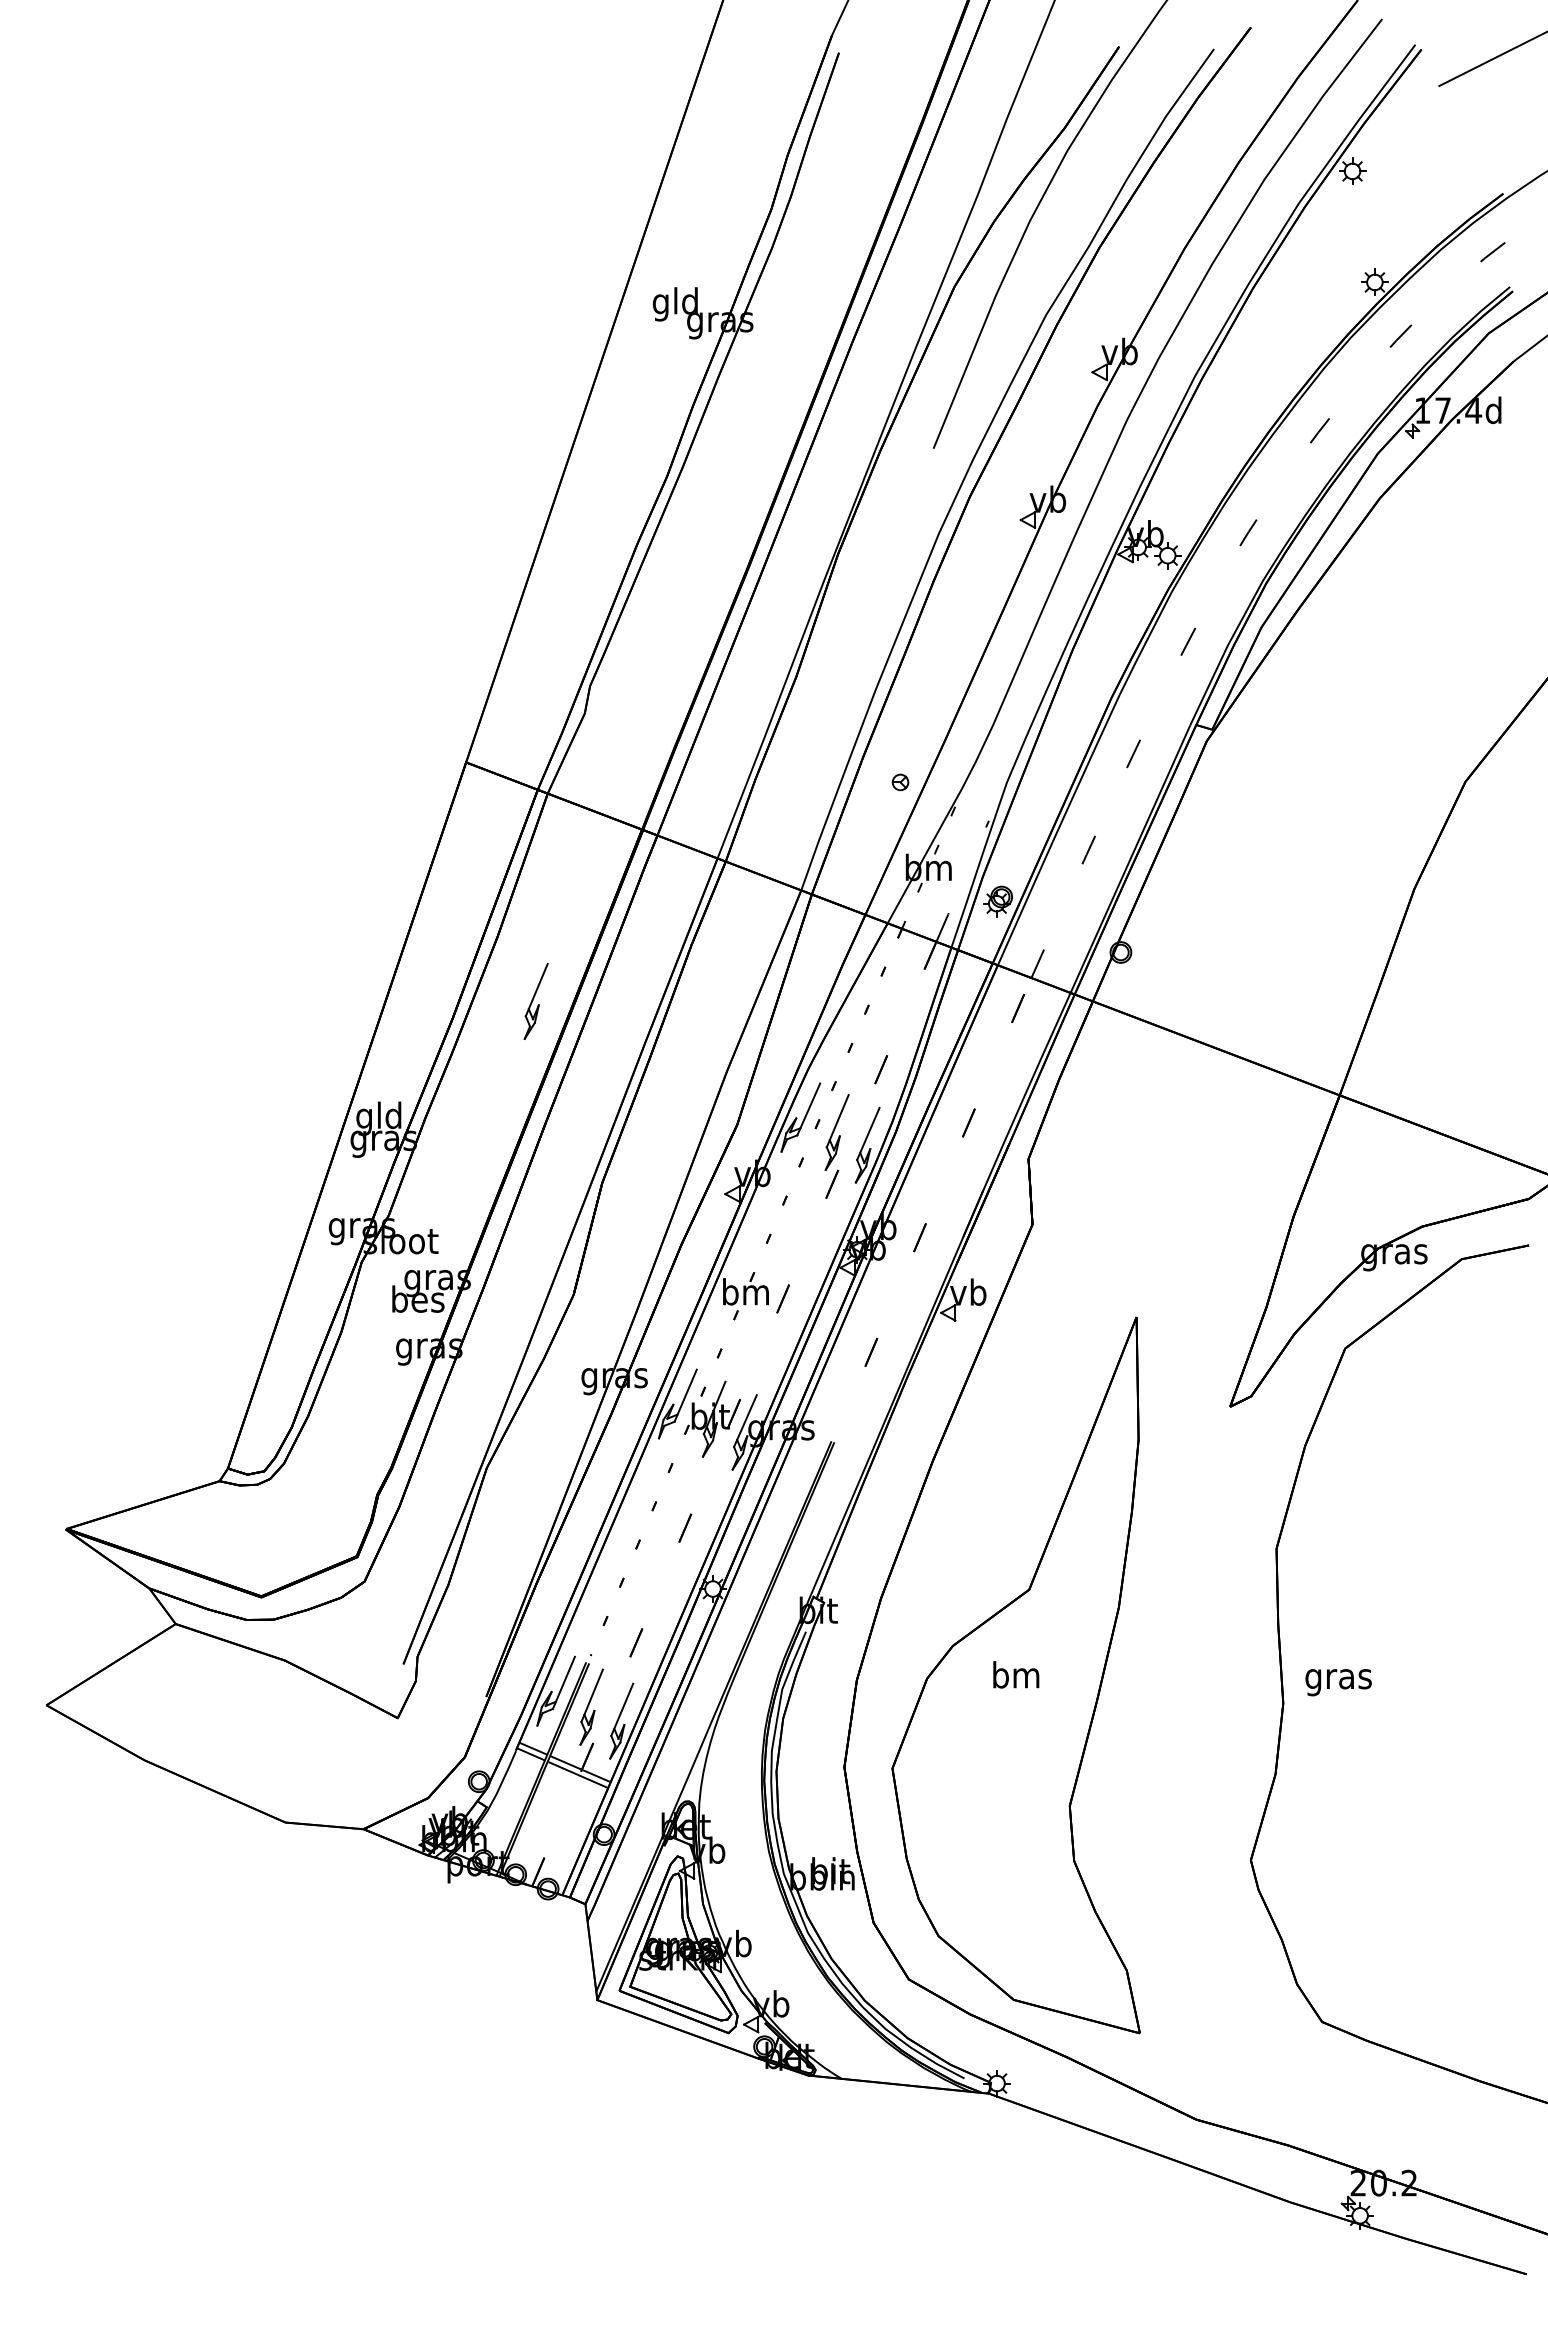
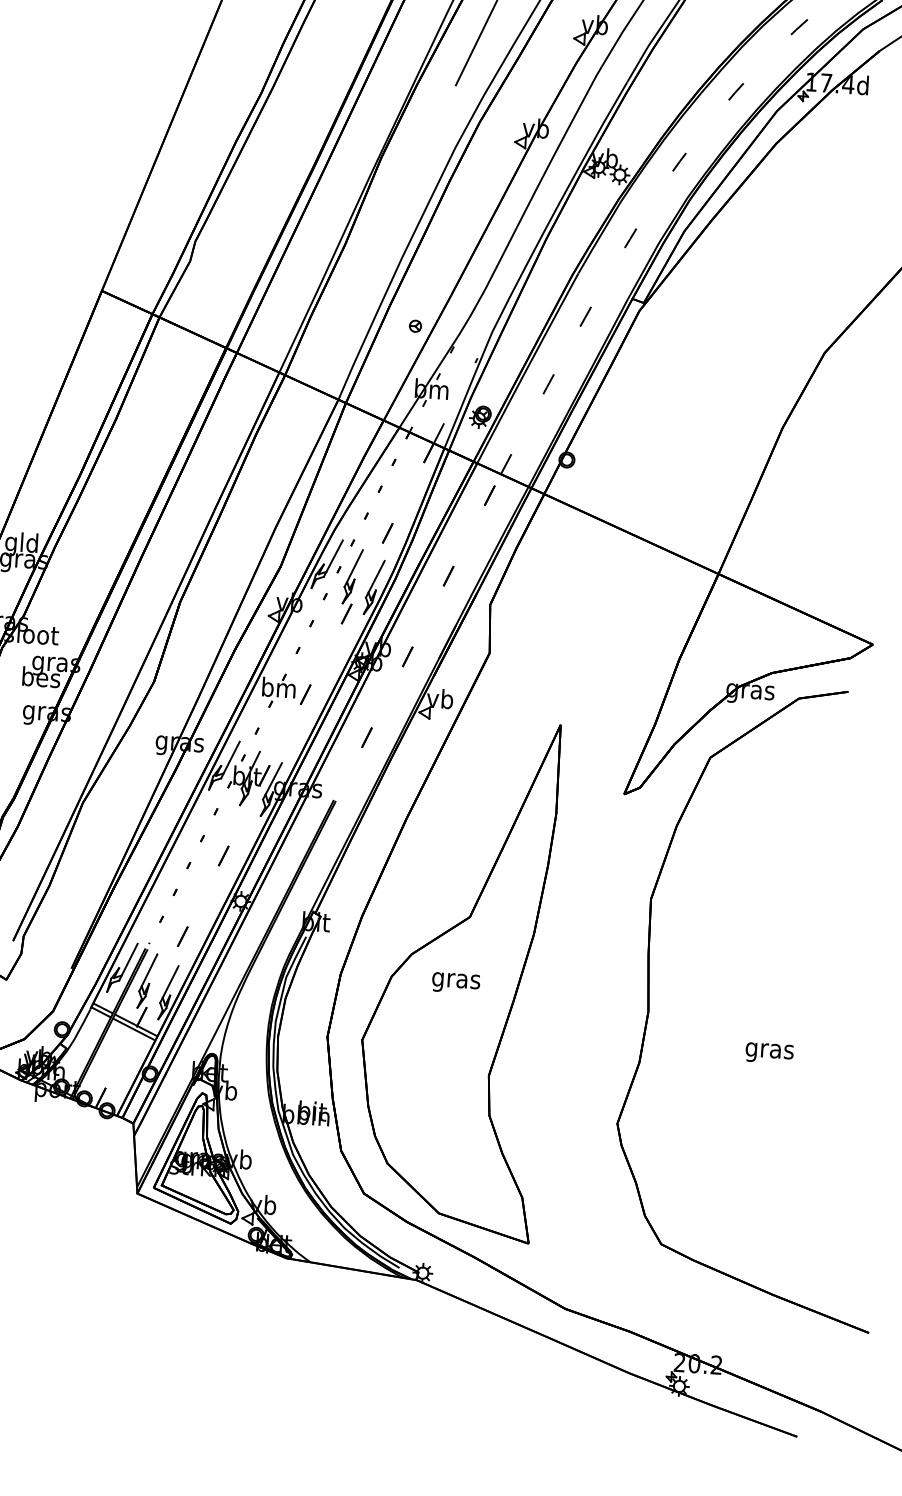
part: (535, 1001) -> (140, 467), removed
text: (1016, 1678) -> (456, 980), bm -> gras
text: (1338, 1682) -> (769, 1053), moved

